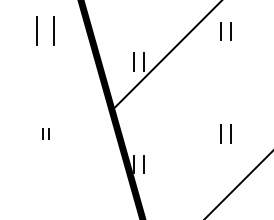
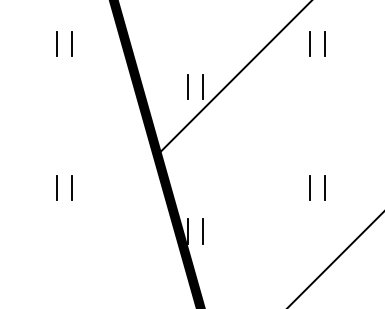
part: (45, 31) -> (63, 44), size x0.62
part: (45, 133) -> (63, 187), size x1.67

